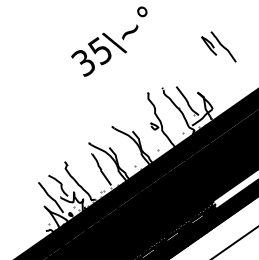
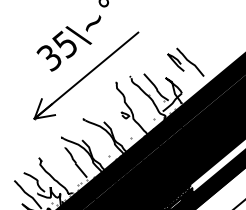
part: (218, 46) -> (185, 62), moved
part: (118, 83) -> (85, 75), added

